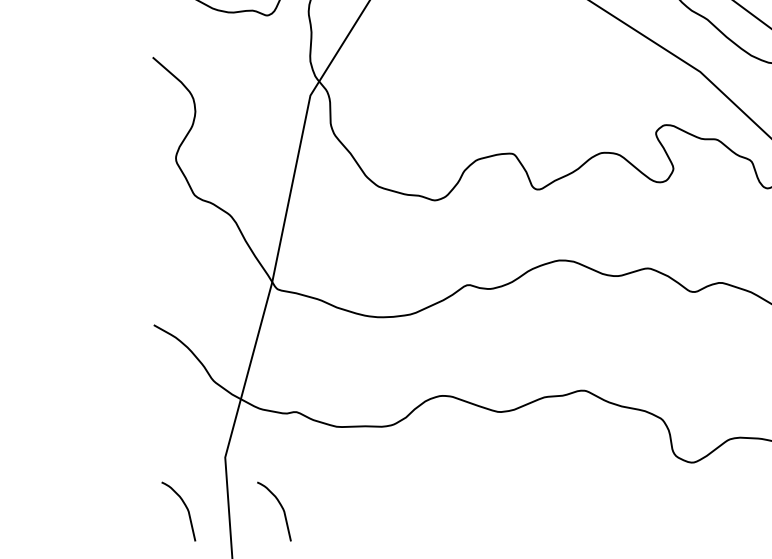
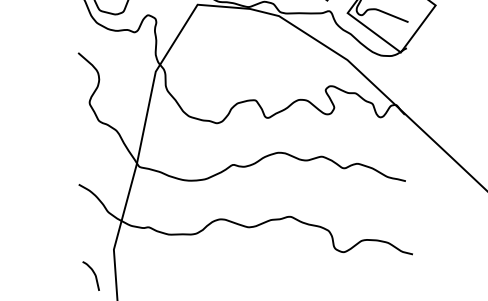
curve: (277, 503) -> (139, 272), removed

